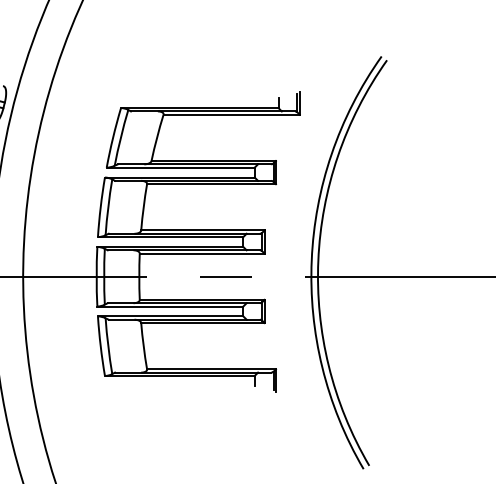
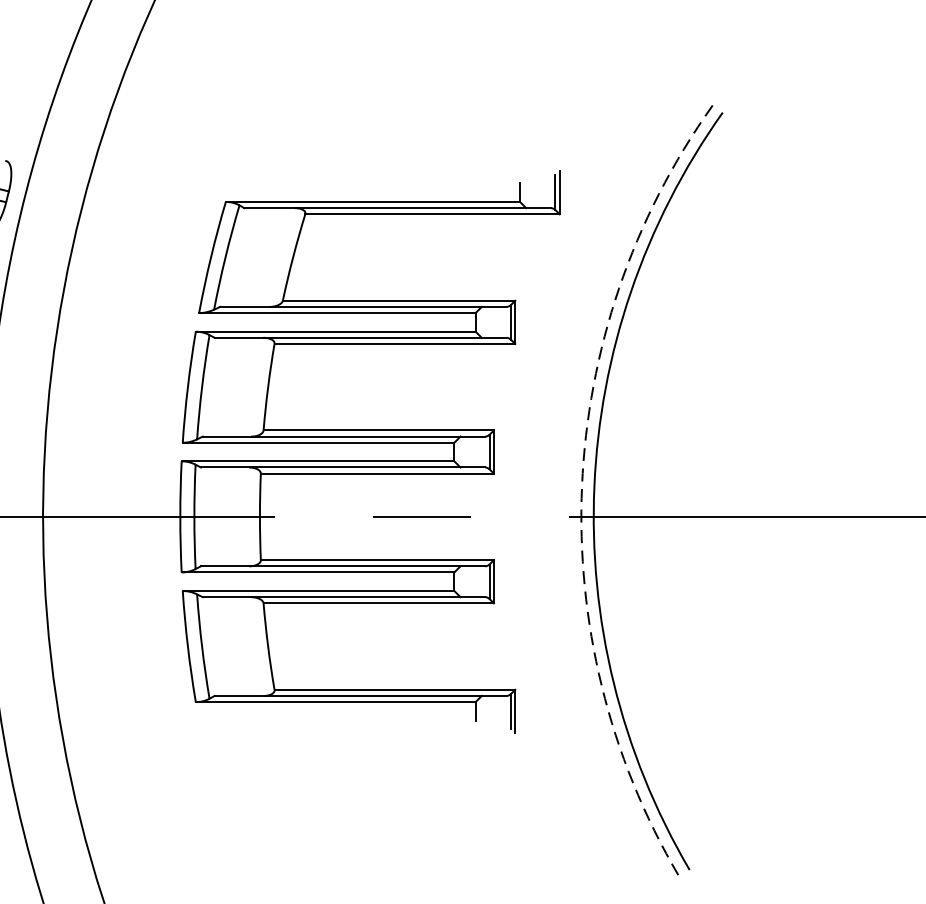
arc: (311, 260) -> (581, 486), solid -> dashed

